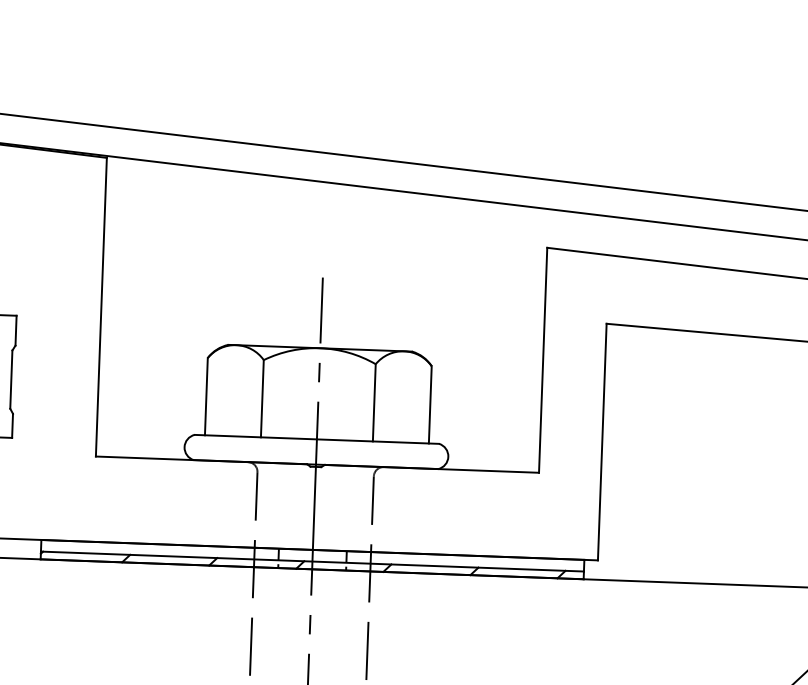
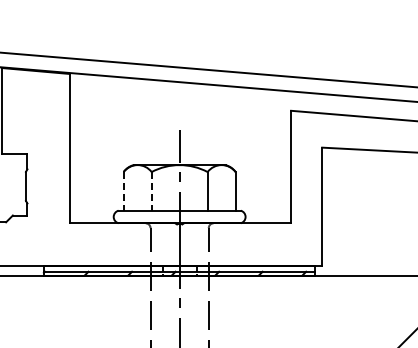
line: (206, 396) -> (123, 191), solid -> dashed
line: (262, 398) -> (151, 191), solid -> dashed

